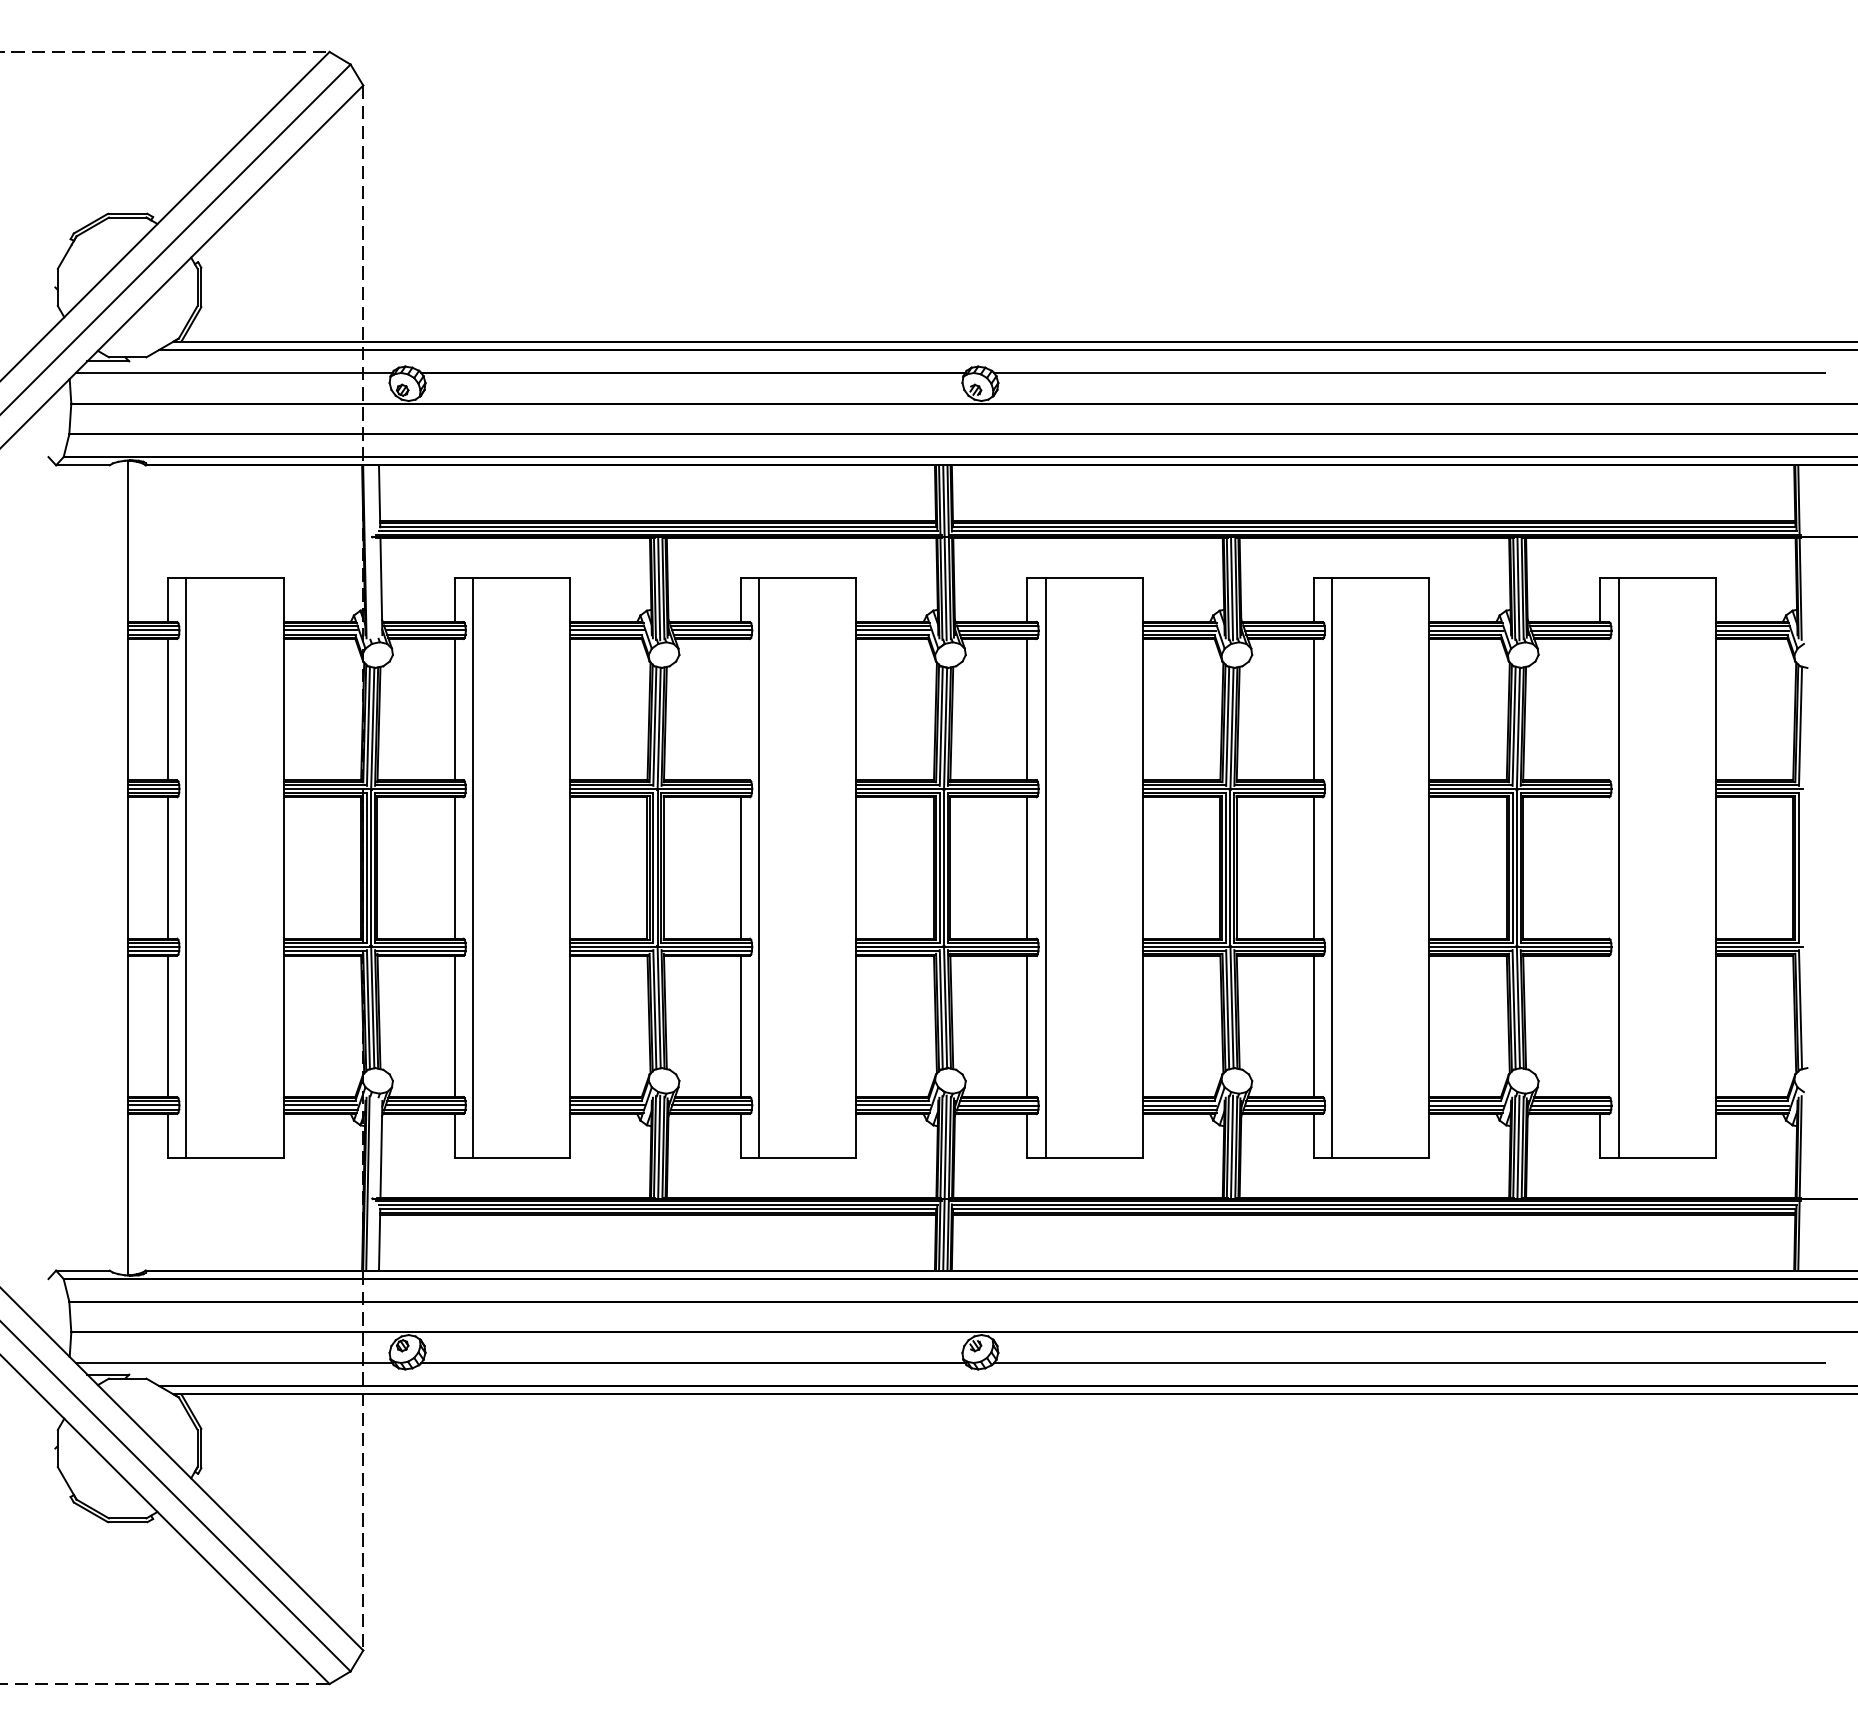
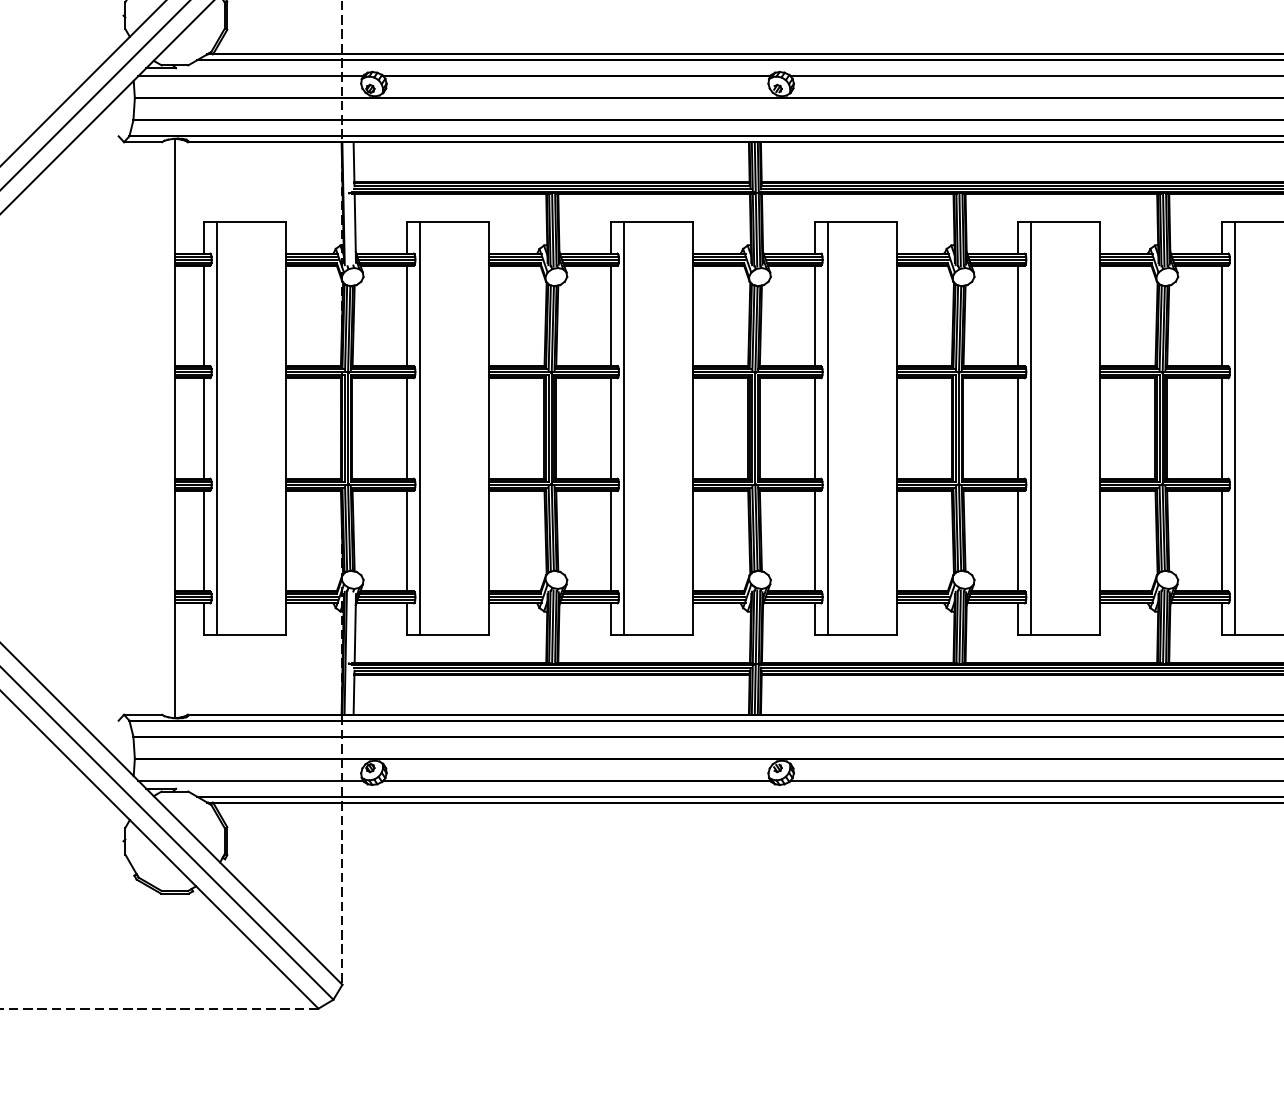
line: (741, 709) -> (611, 315), added
line: (1600, 709) -> (1222, 315), added
line: (1600, 867) -> (1222, 428), added
line: (1600, 1026) -> (1222, 541), added

